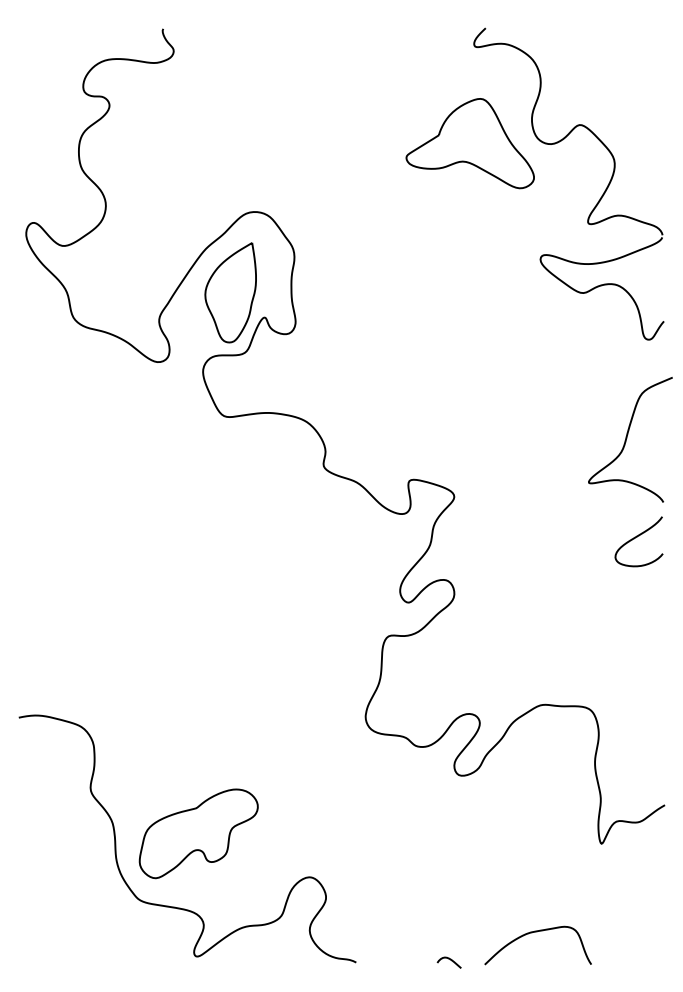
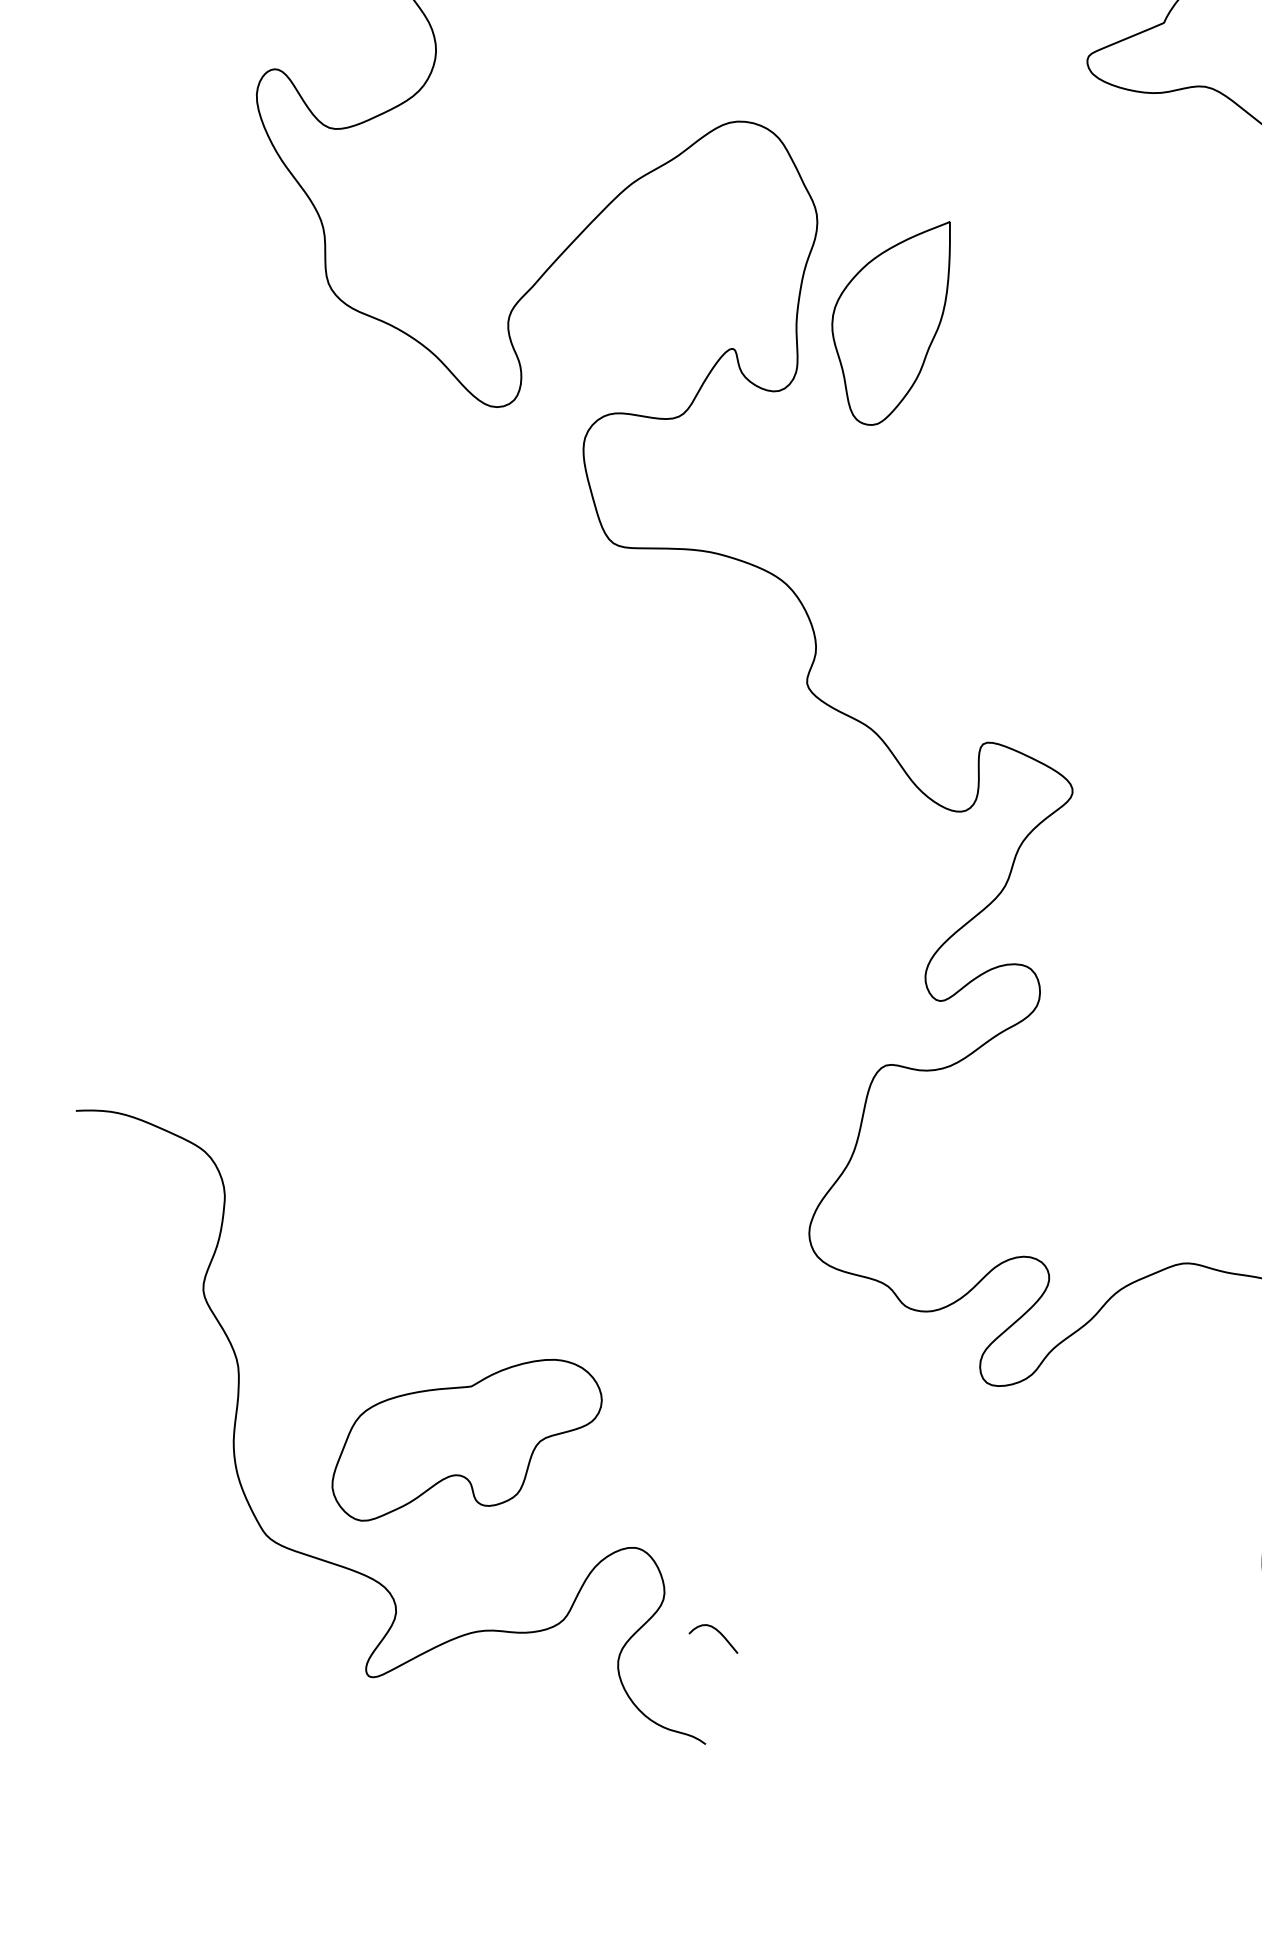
part: (230, 292) -> (887, 319), moved
part: (198, 833) -> (466, 1440), moved
curve: (537, 932) -> (1099, 1742), removed
curve: (450, 960) -> (717, 1633), moved

